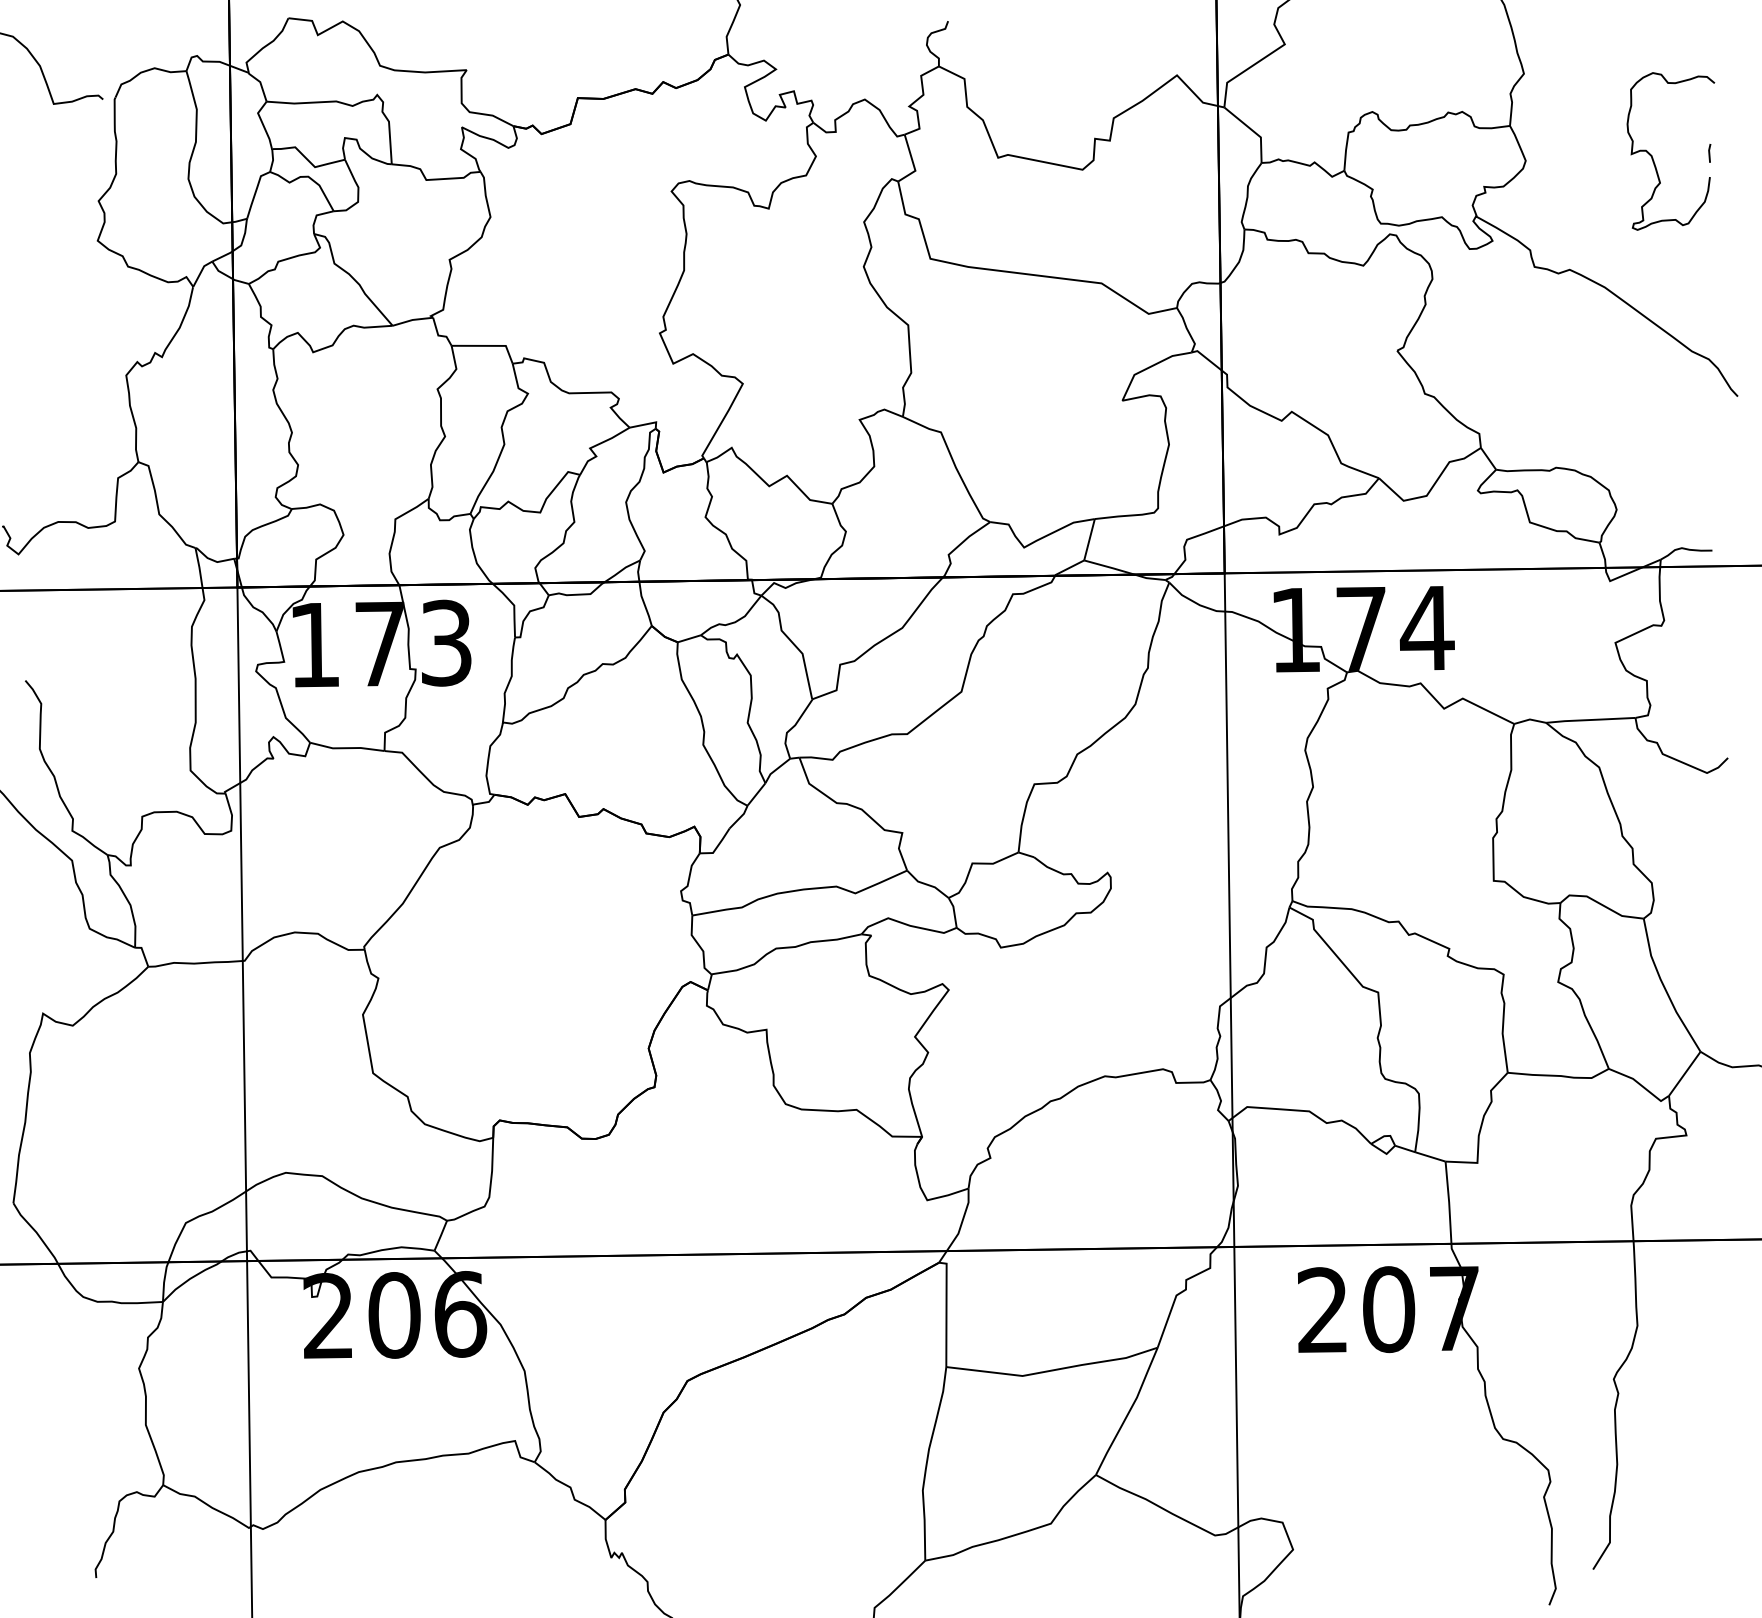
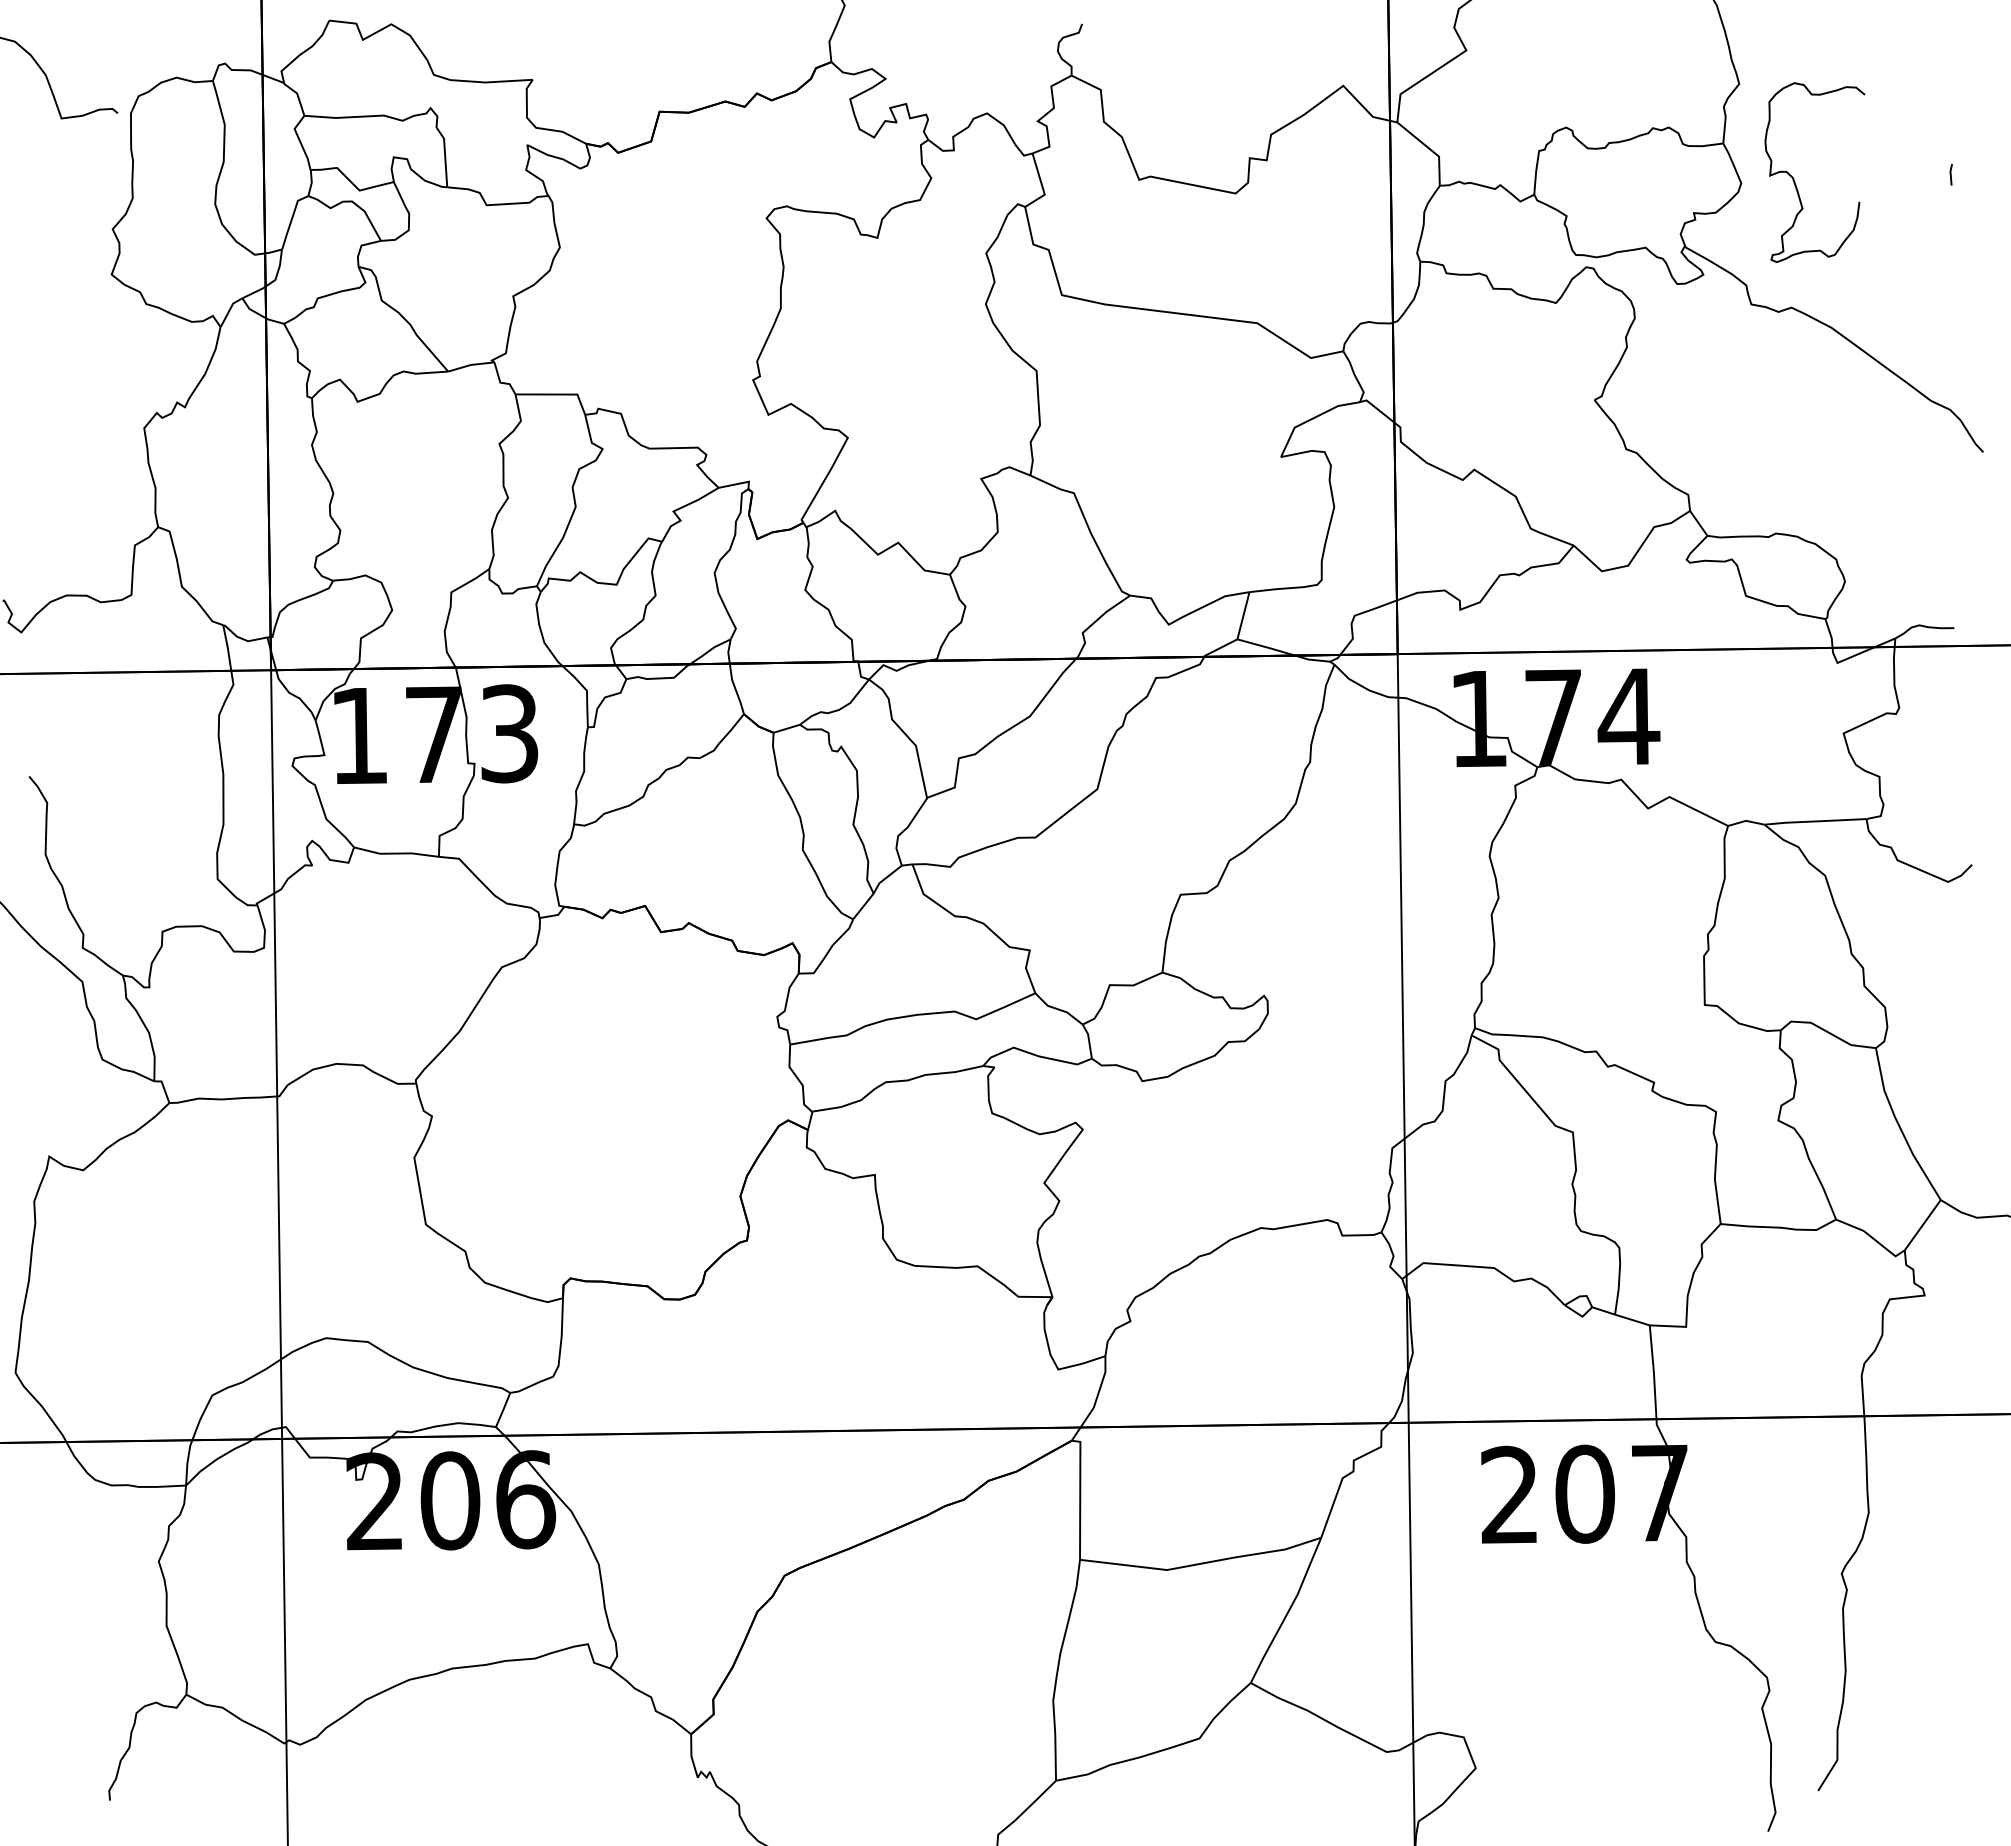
curve: (1653, 156) -> (1794, 178), moved

